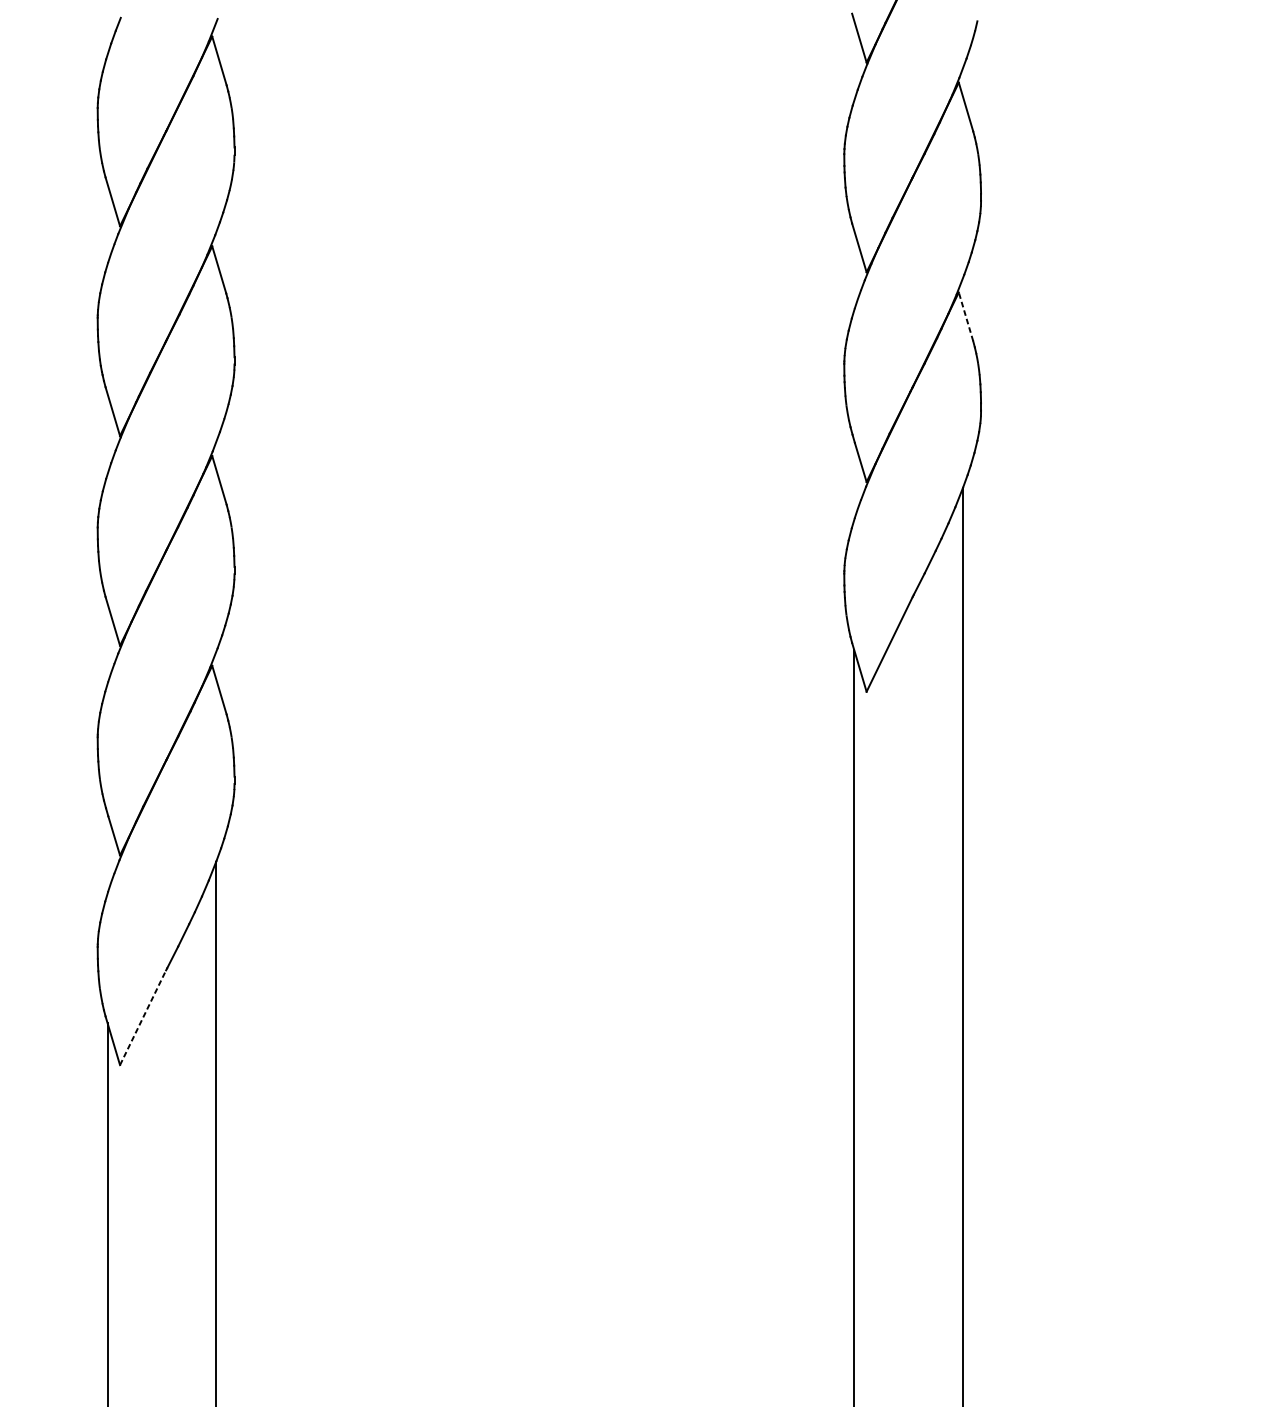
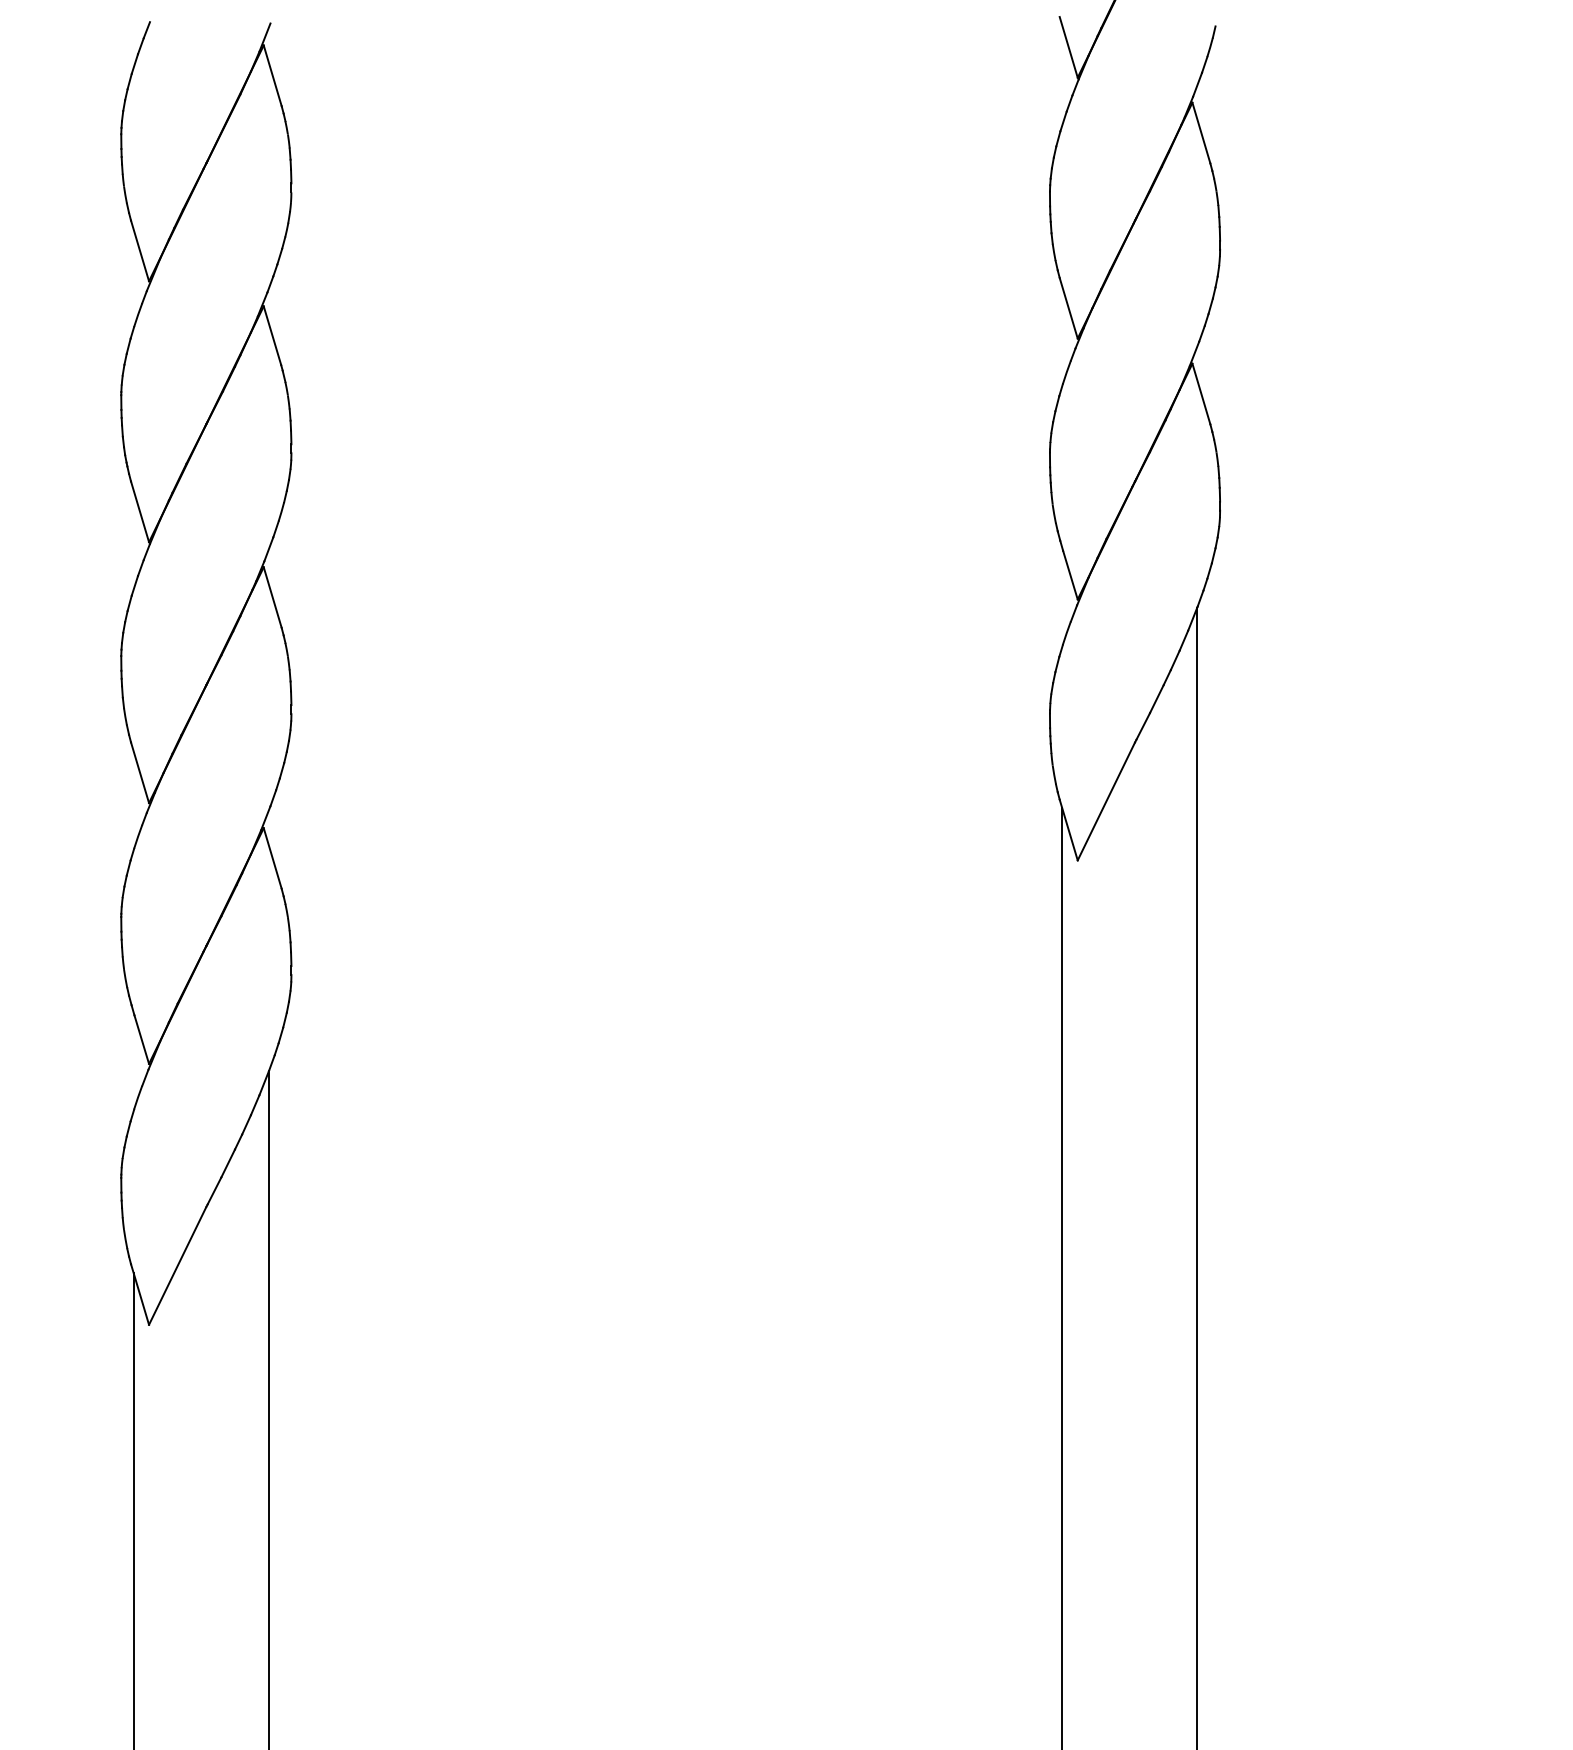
line: (966, 317) -> (1201, 394), dashed -> solid
line: (142, 1017) -> (177, 1265), dashed -> solid

